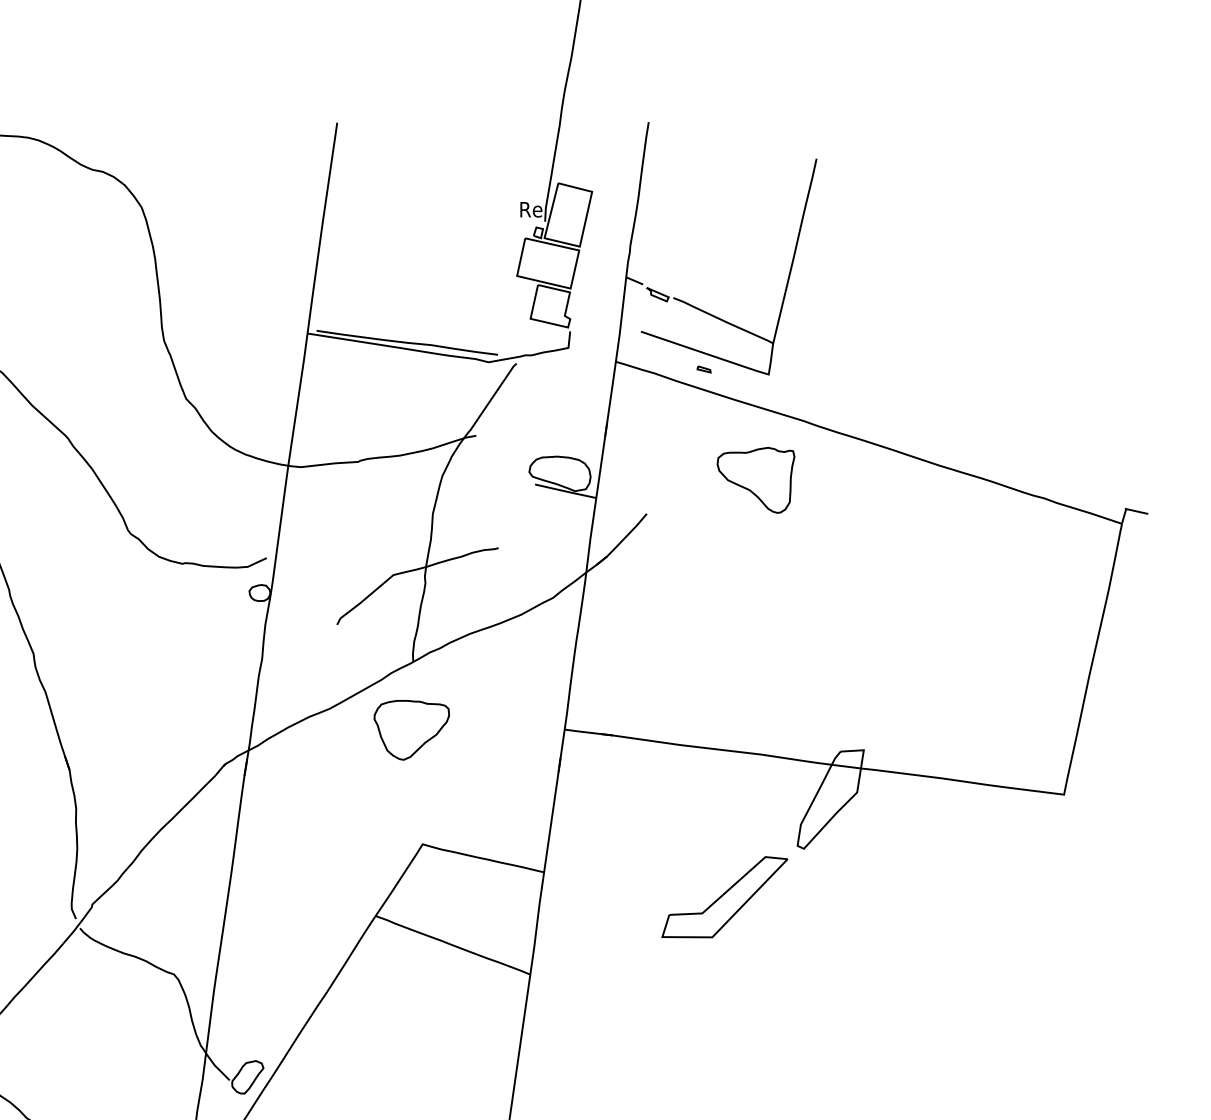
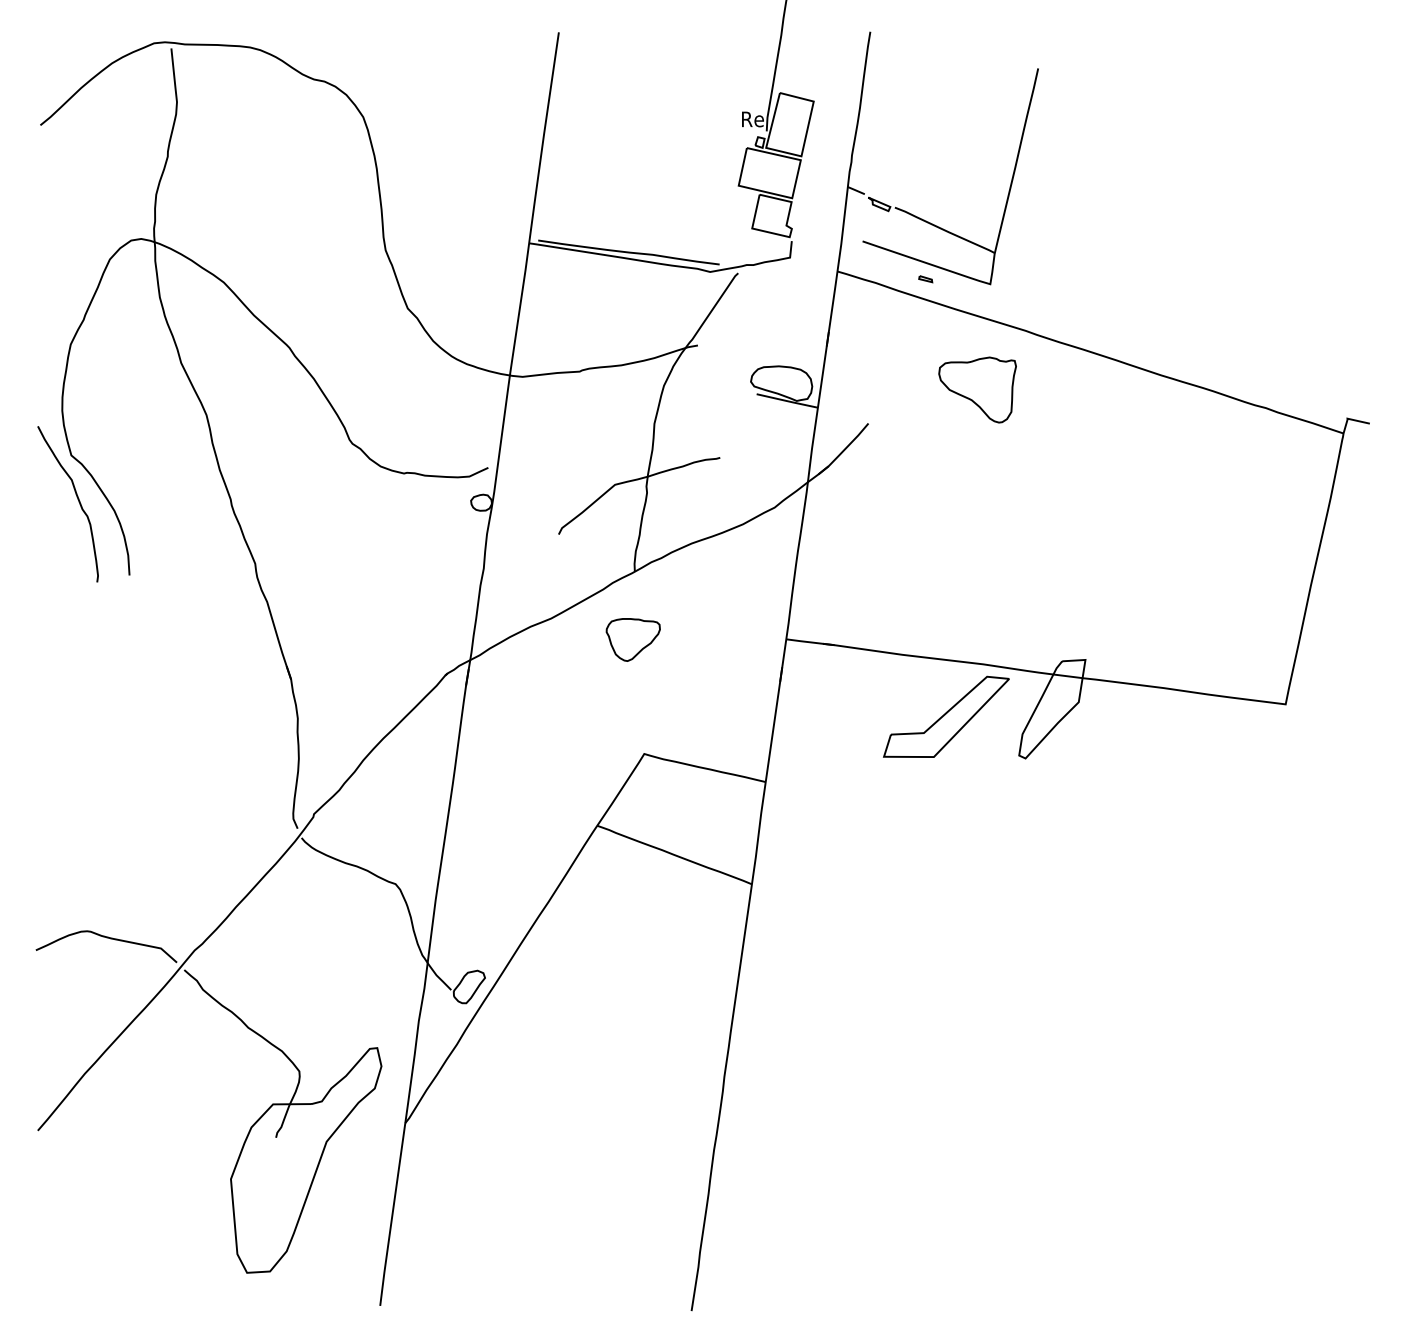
part: (410, 729) -> (632, 639), size x0.71
part: (724, 896) -> (946, 716), moved

